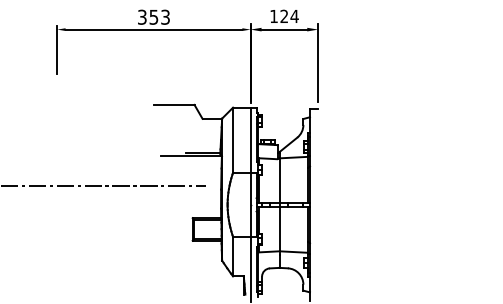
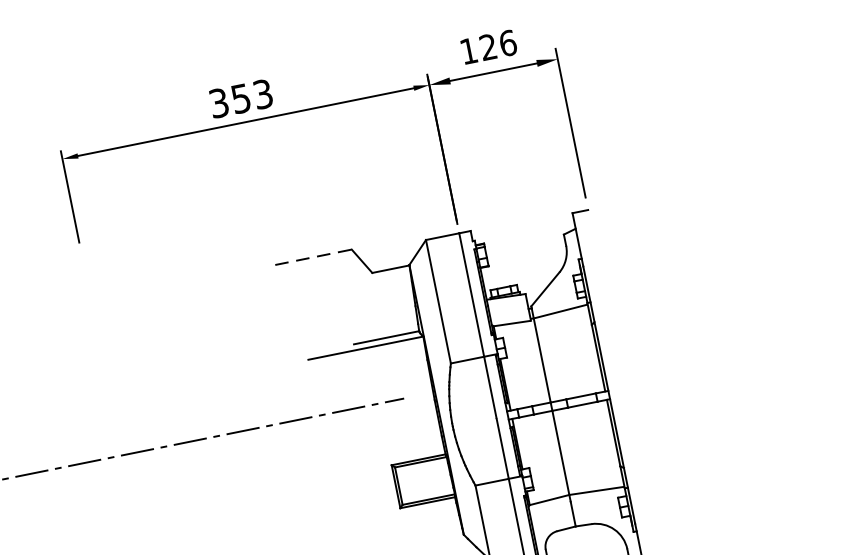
text: (294, 16) -> (507, 43), 124 -> 126
line: (174, 104) -> (313, 256), solid -> dashed

